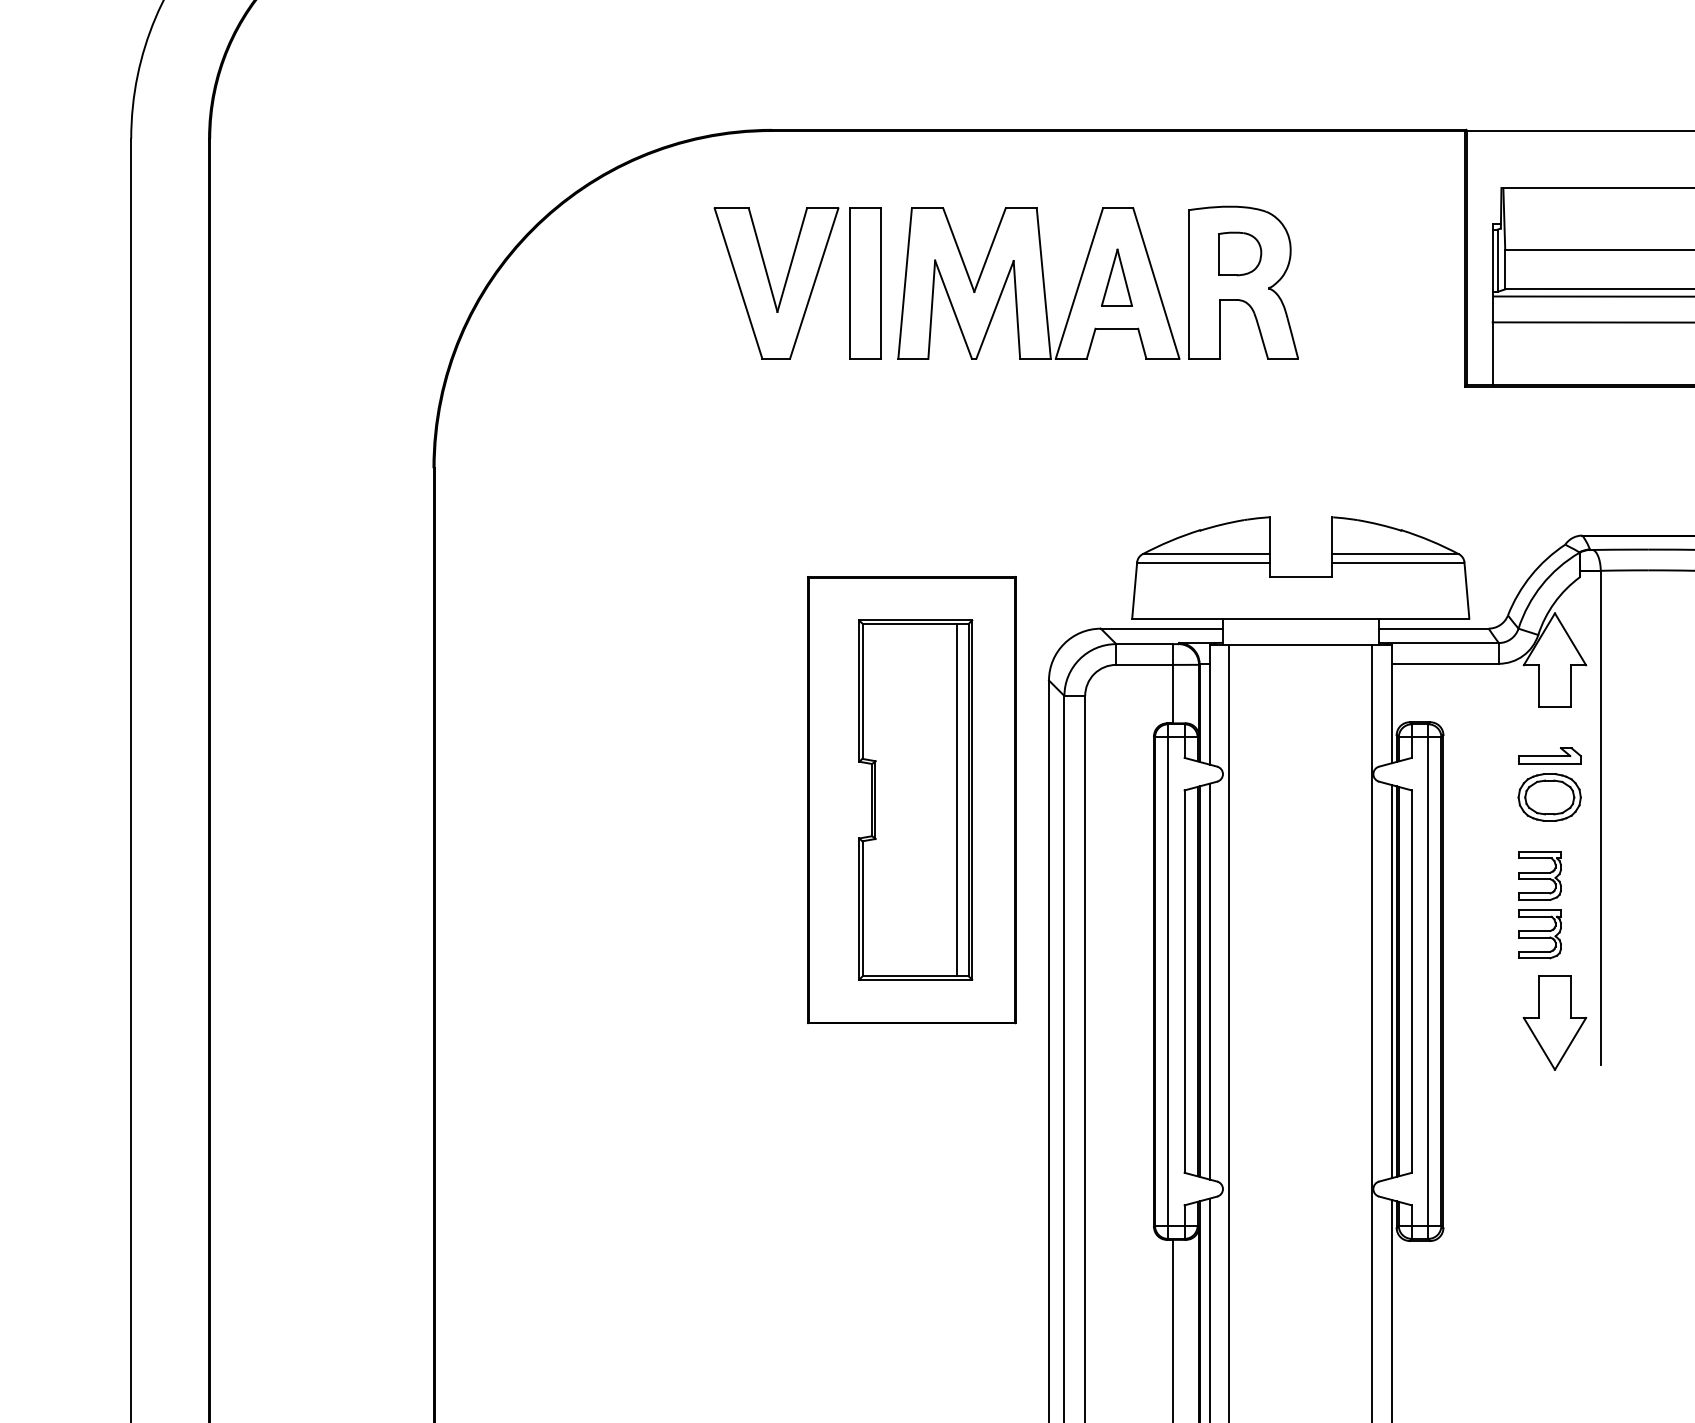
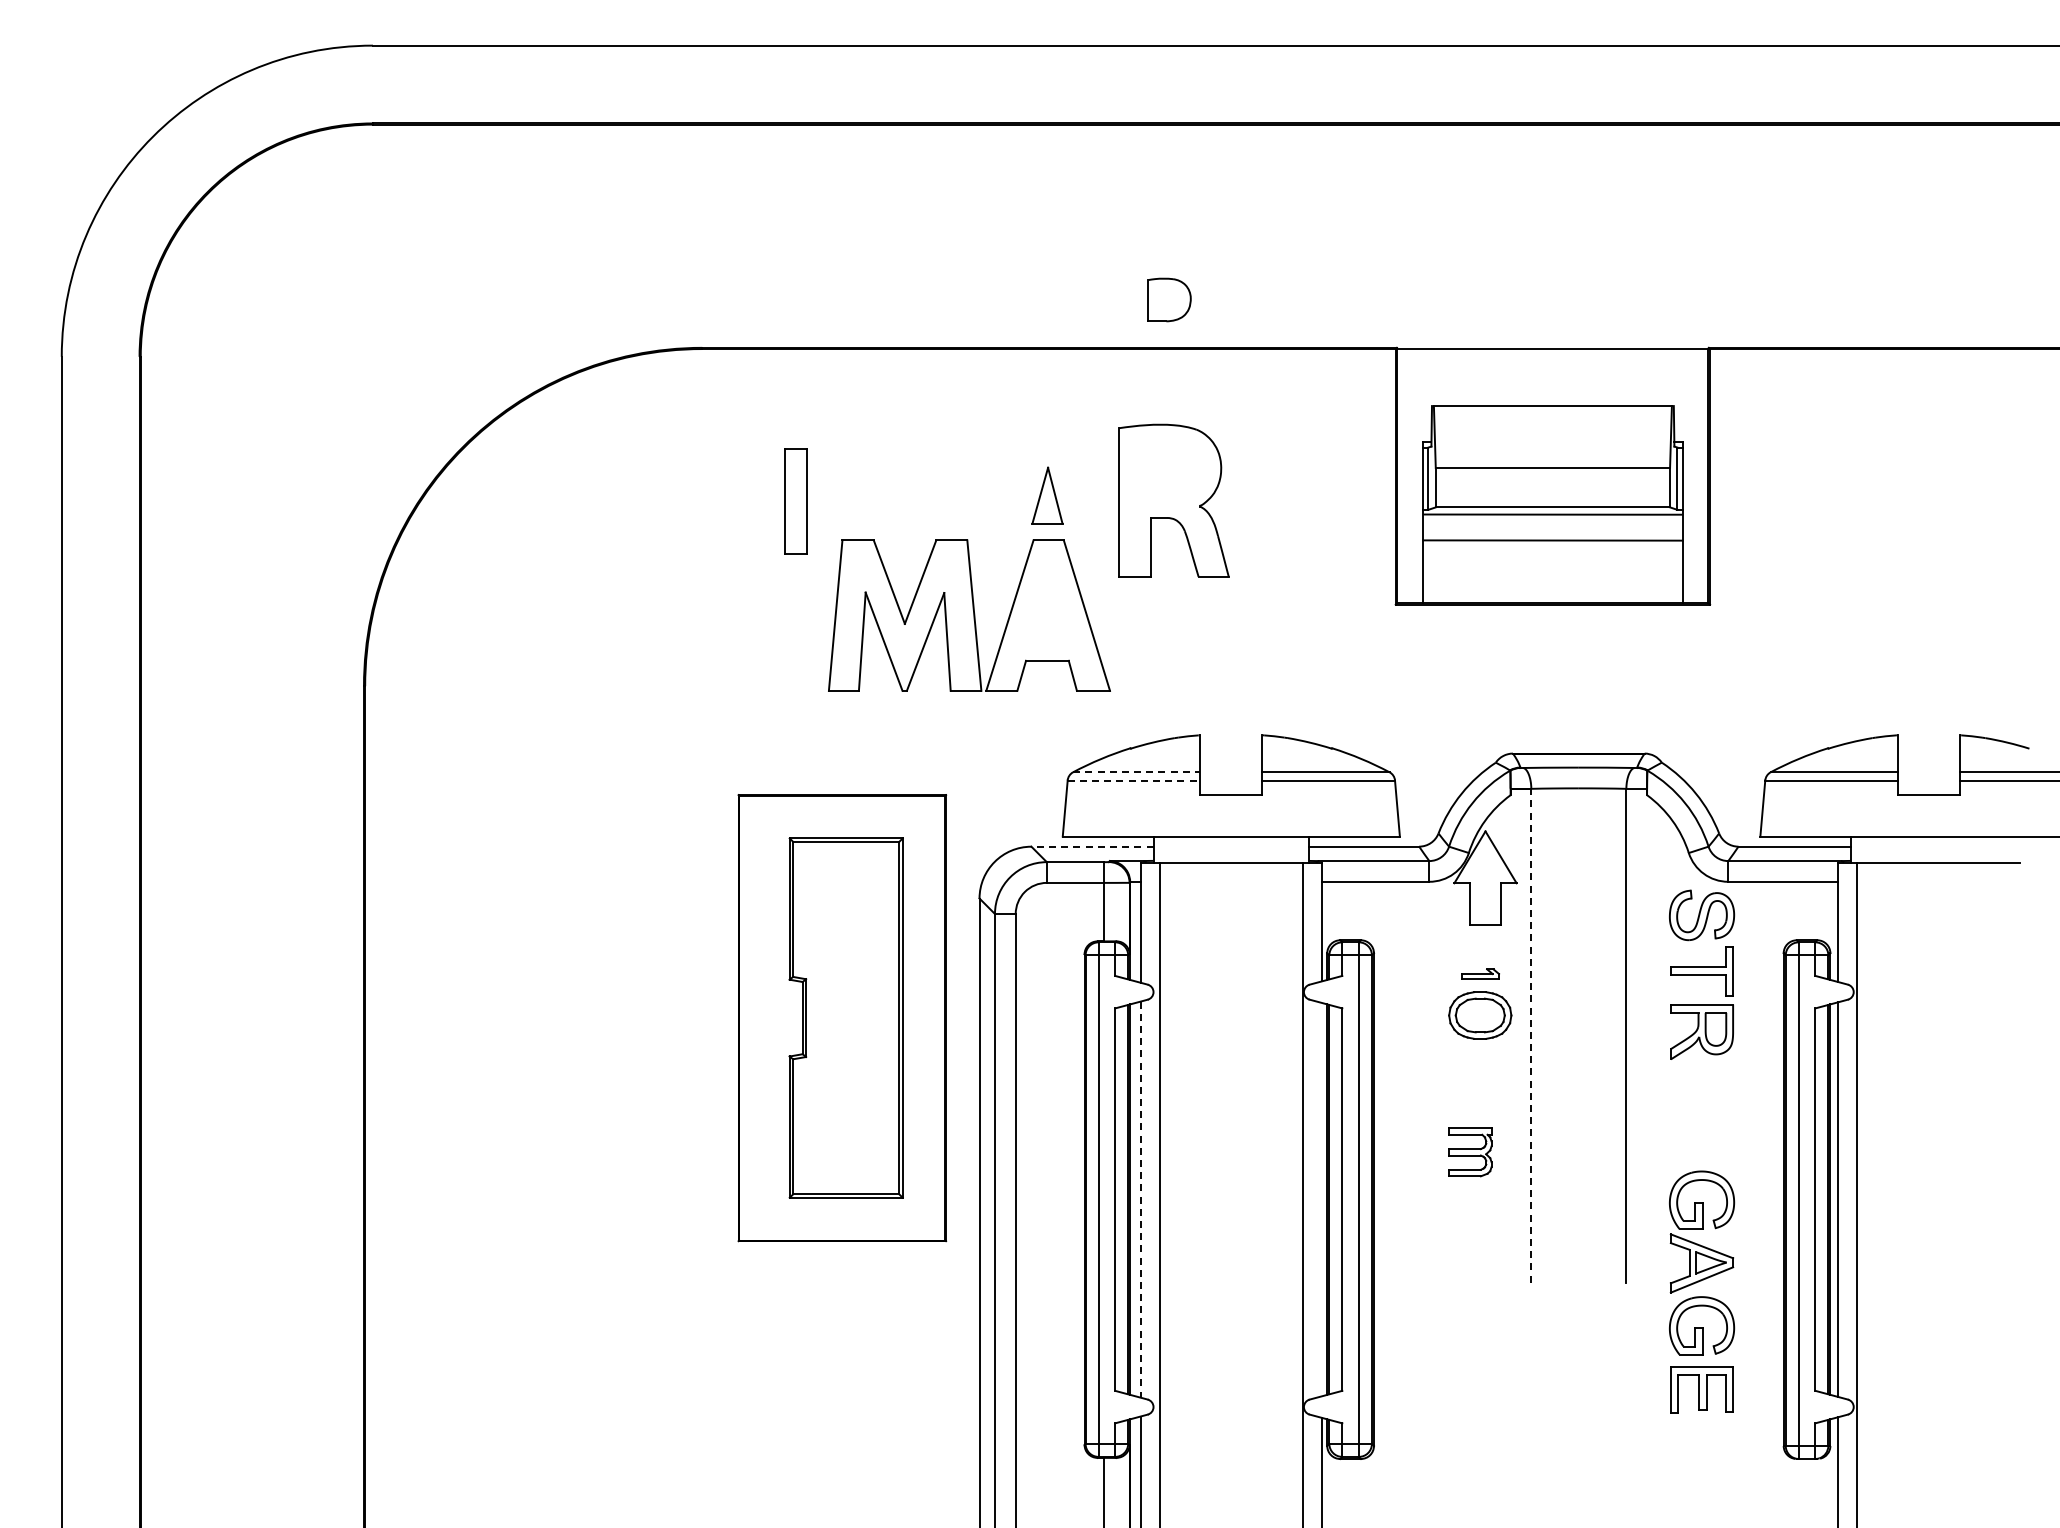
part: (1239, 253) -> (1169, 299), moved
part: (775, 283) -> (706, 501), removed
part: (865, 283) -> (796, 501), size x0.7
part: (1038, 283) -> (969, 615), moved
line: (1205, 554) -> (1136, 772), solid -> dashed
line: (1203, 562) -> (1134, 780), solid -> dashed
line: (1160, 628) -> (1091, 846), solid -> dashed
part: (1549, 755) -> (1480, 973), size x0.6
line: (956, 799) -> (887, 1017), removed
line: (1600, 817) -> (1531, 1035), solid -> dashed
part: (1539, 875) -> (1470, 1093), removed
line: (1391, 981) -> (1322, 1199), removed
line: (1209, 982) -> (1140, 1200), solid -> dashed
part: (1554, 1022) -> (1485, 1240), removed

